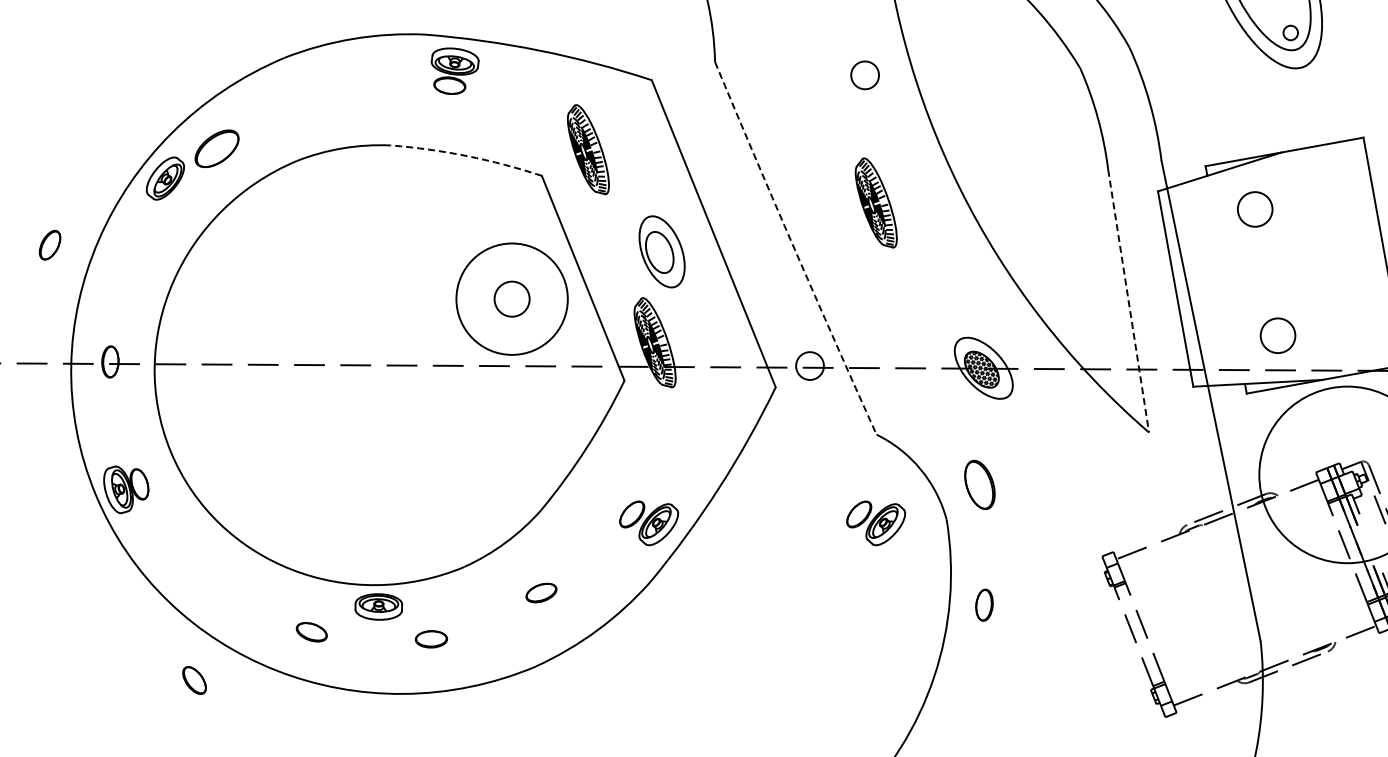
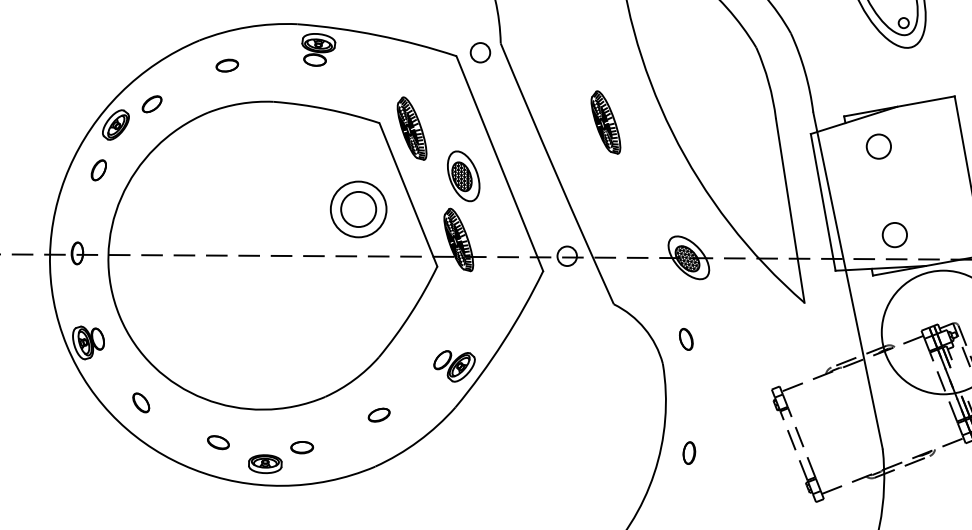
circle: (864, 75) -> (480, 52), moved
part: (324, 93) -> (227, 65), added
part: (216, 148) -> (151, 103), size x0.62
part: (588, 149) -> (412, 128), moved
arc: (467, 156) -> (327, 109), dashed -> solid
part: (875, 202) -> (605, 122), moved
part: (49, 245) -> (98, 170), moved
arc: (794, 248) -> (556, 173), dashed -> solid
hatch: (659, 251) -> (461, 176), added
circle: (511, 298) -> (358, 208), size x0.71
circle: (512, 299) -> (358, 209), size x1.43
line: (1128, 301) -> (790, 211), dashed -> solid
part: (980, 484) -> (686, 339), size x0.62
part: (876, 523) -> (613, 366), removed
part: (984, 604) -> (689, 452), moved
part: (378, 606) -> (265, 463), moved
part: (194, 680) -> (141, 402), moved

